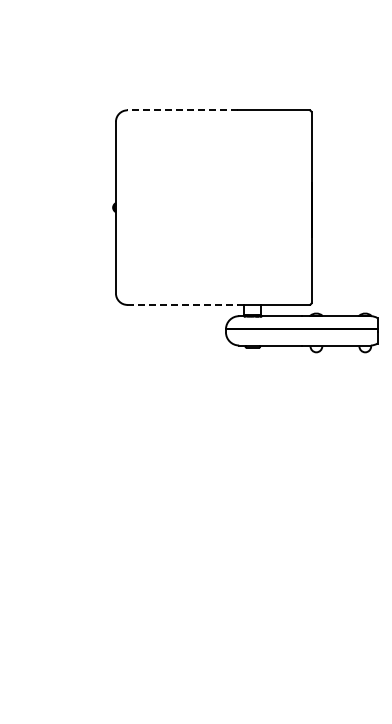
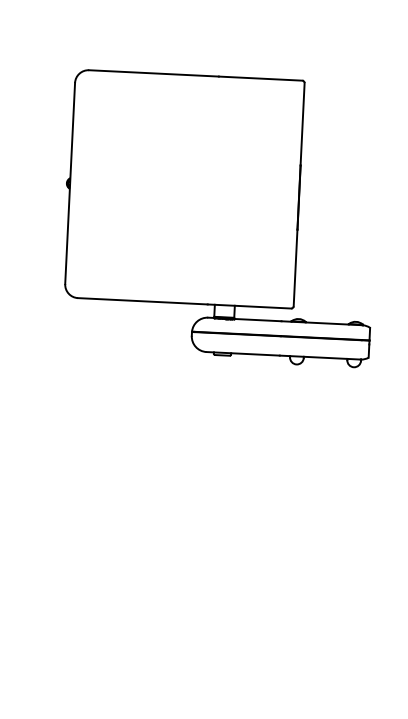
line: (182, 110) -> (153, 73), dashed -> solid
line: (183, 304) -> (143, 300), dashed -> solid

